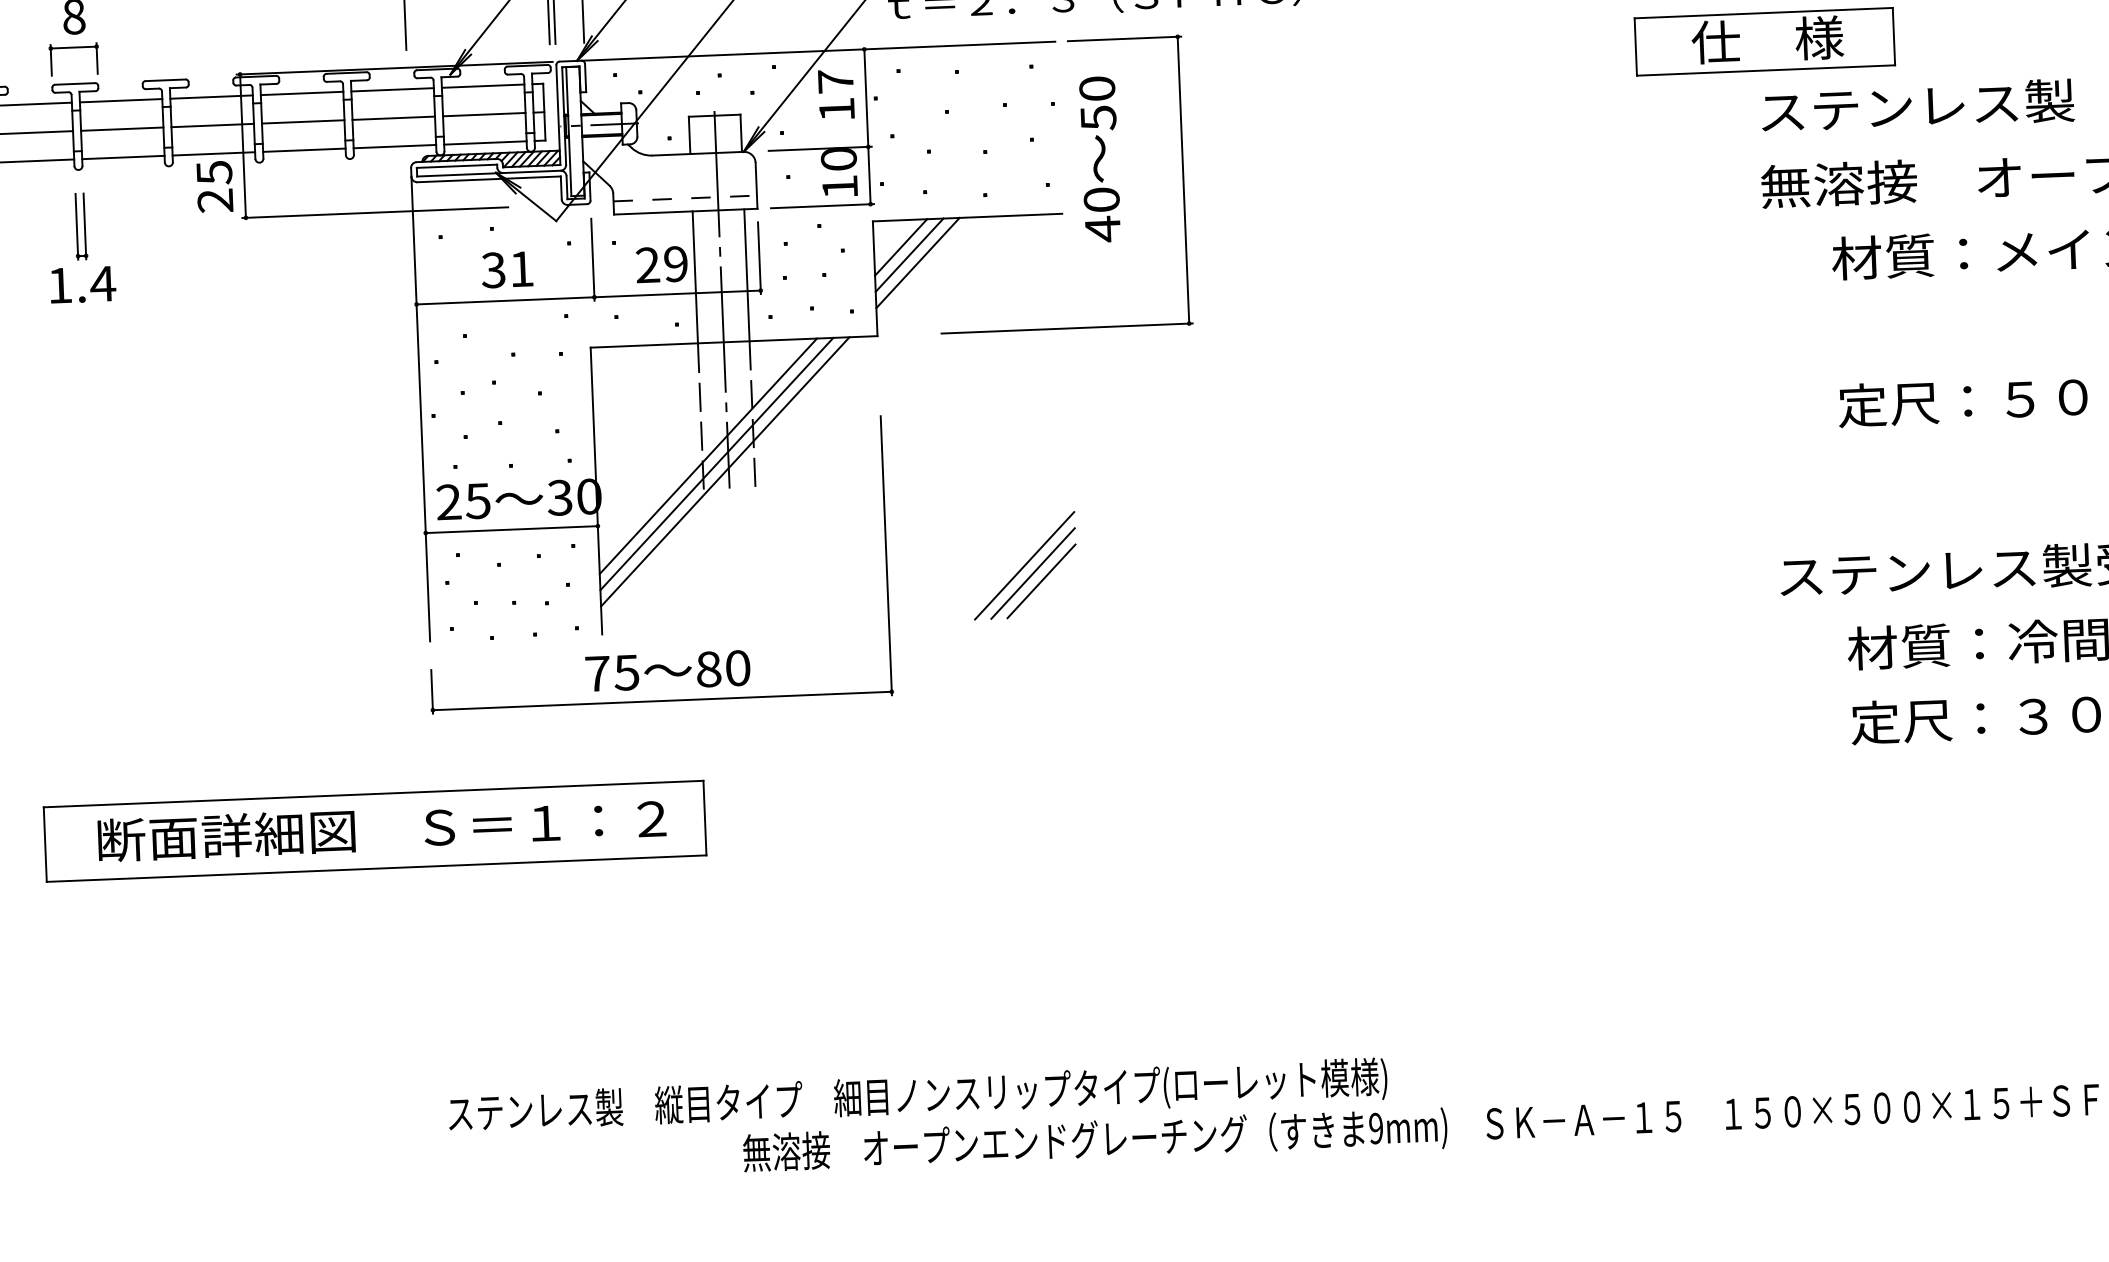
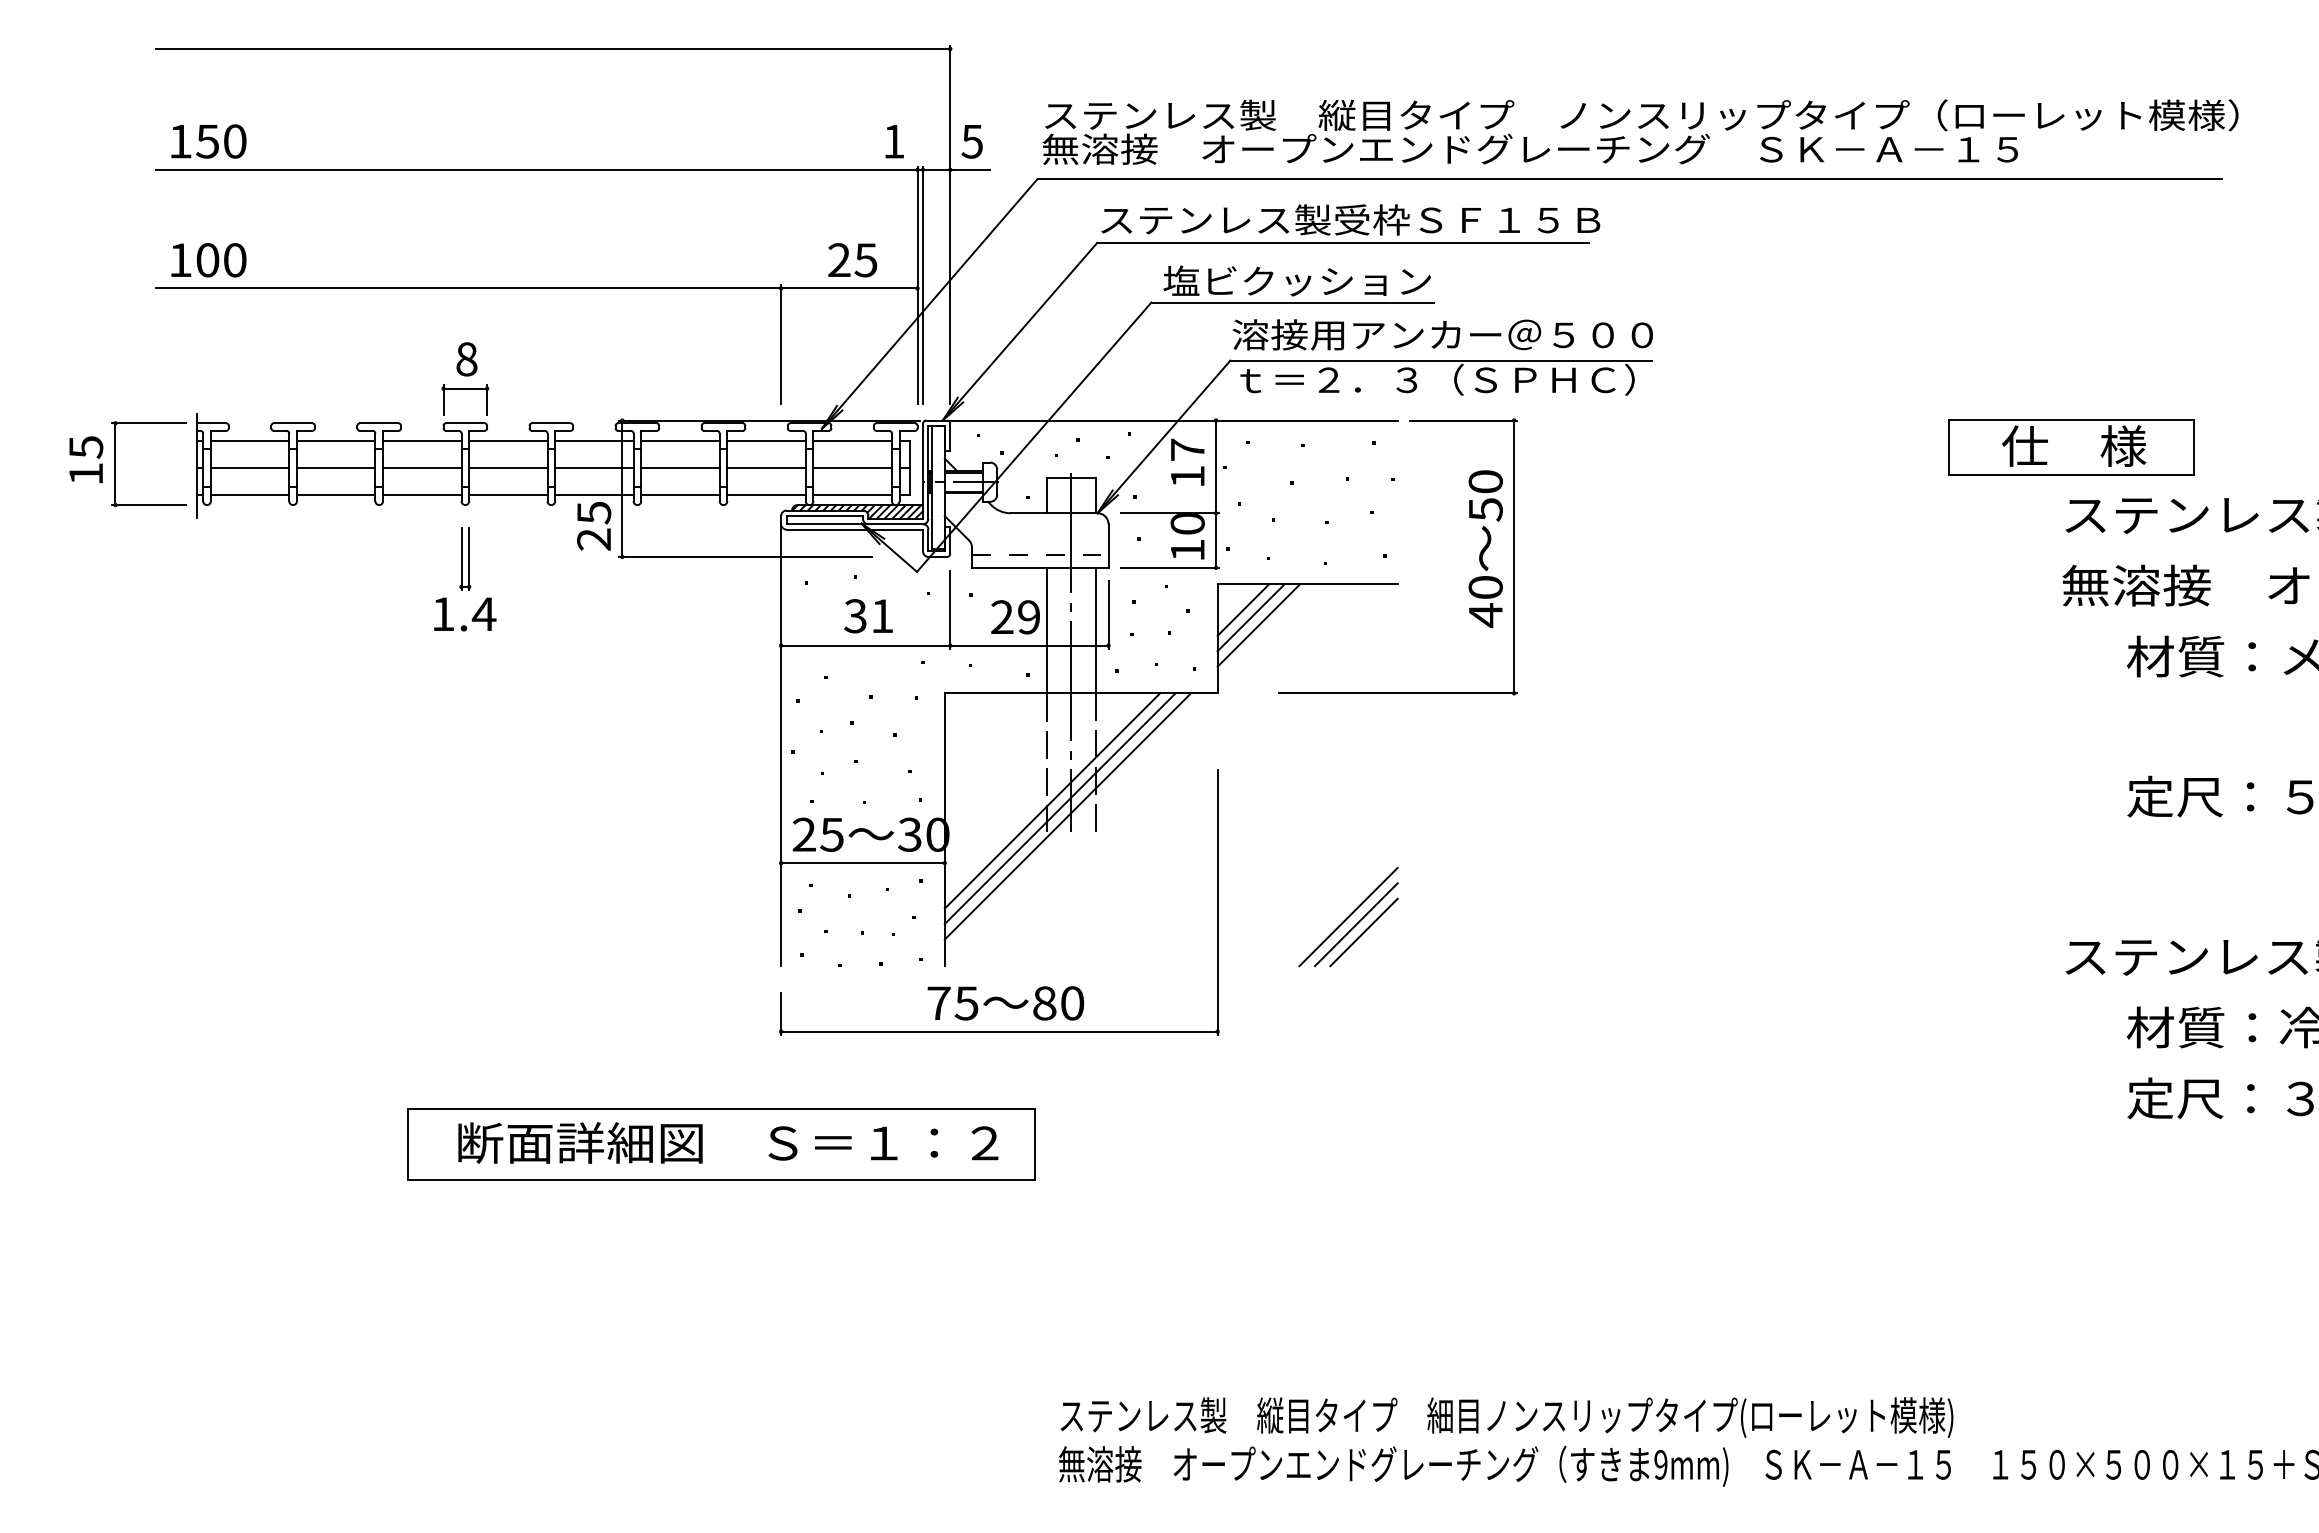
text: (1099, 159) -> (1485, 549), moved
text: (917, 1097) -> (1506, 1417), moved

